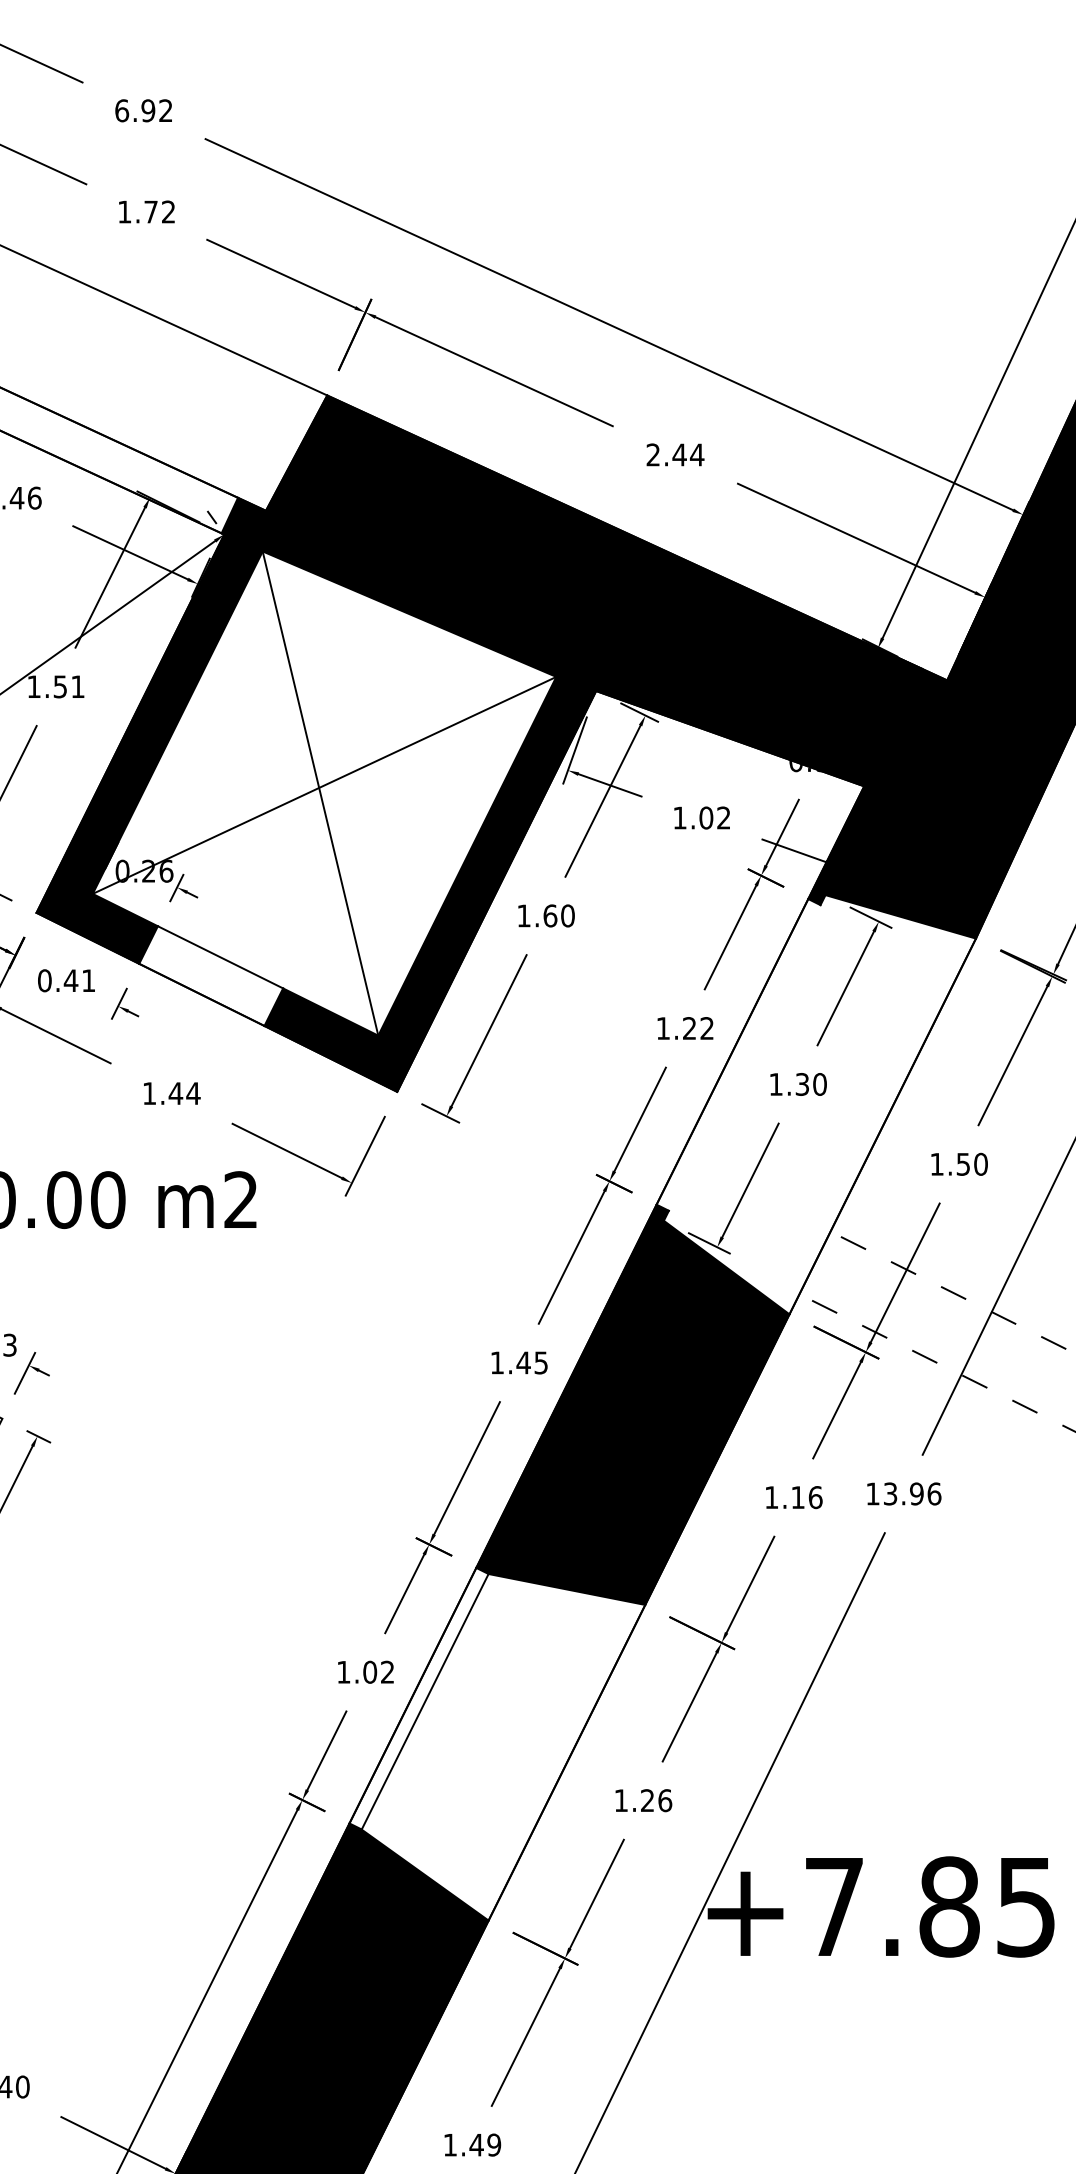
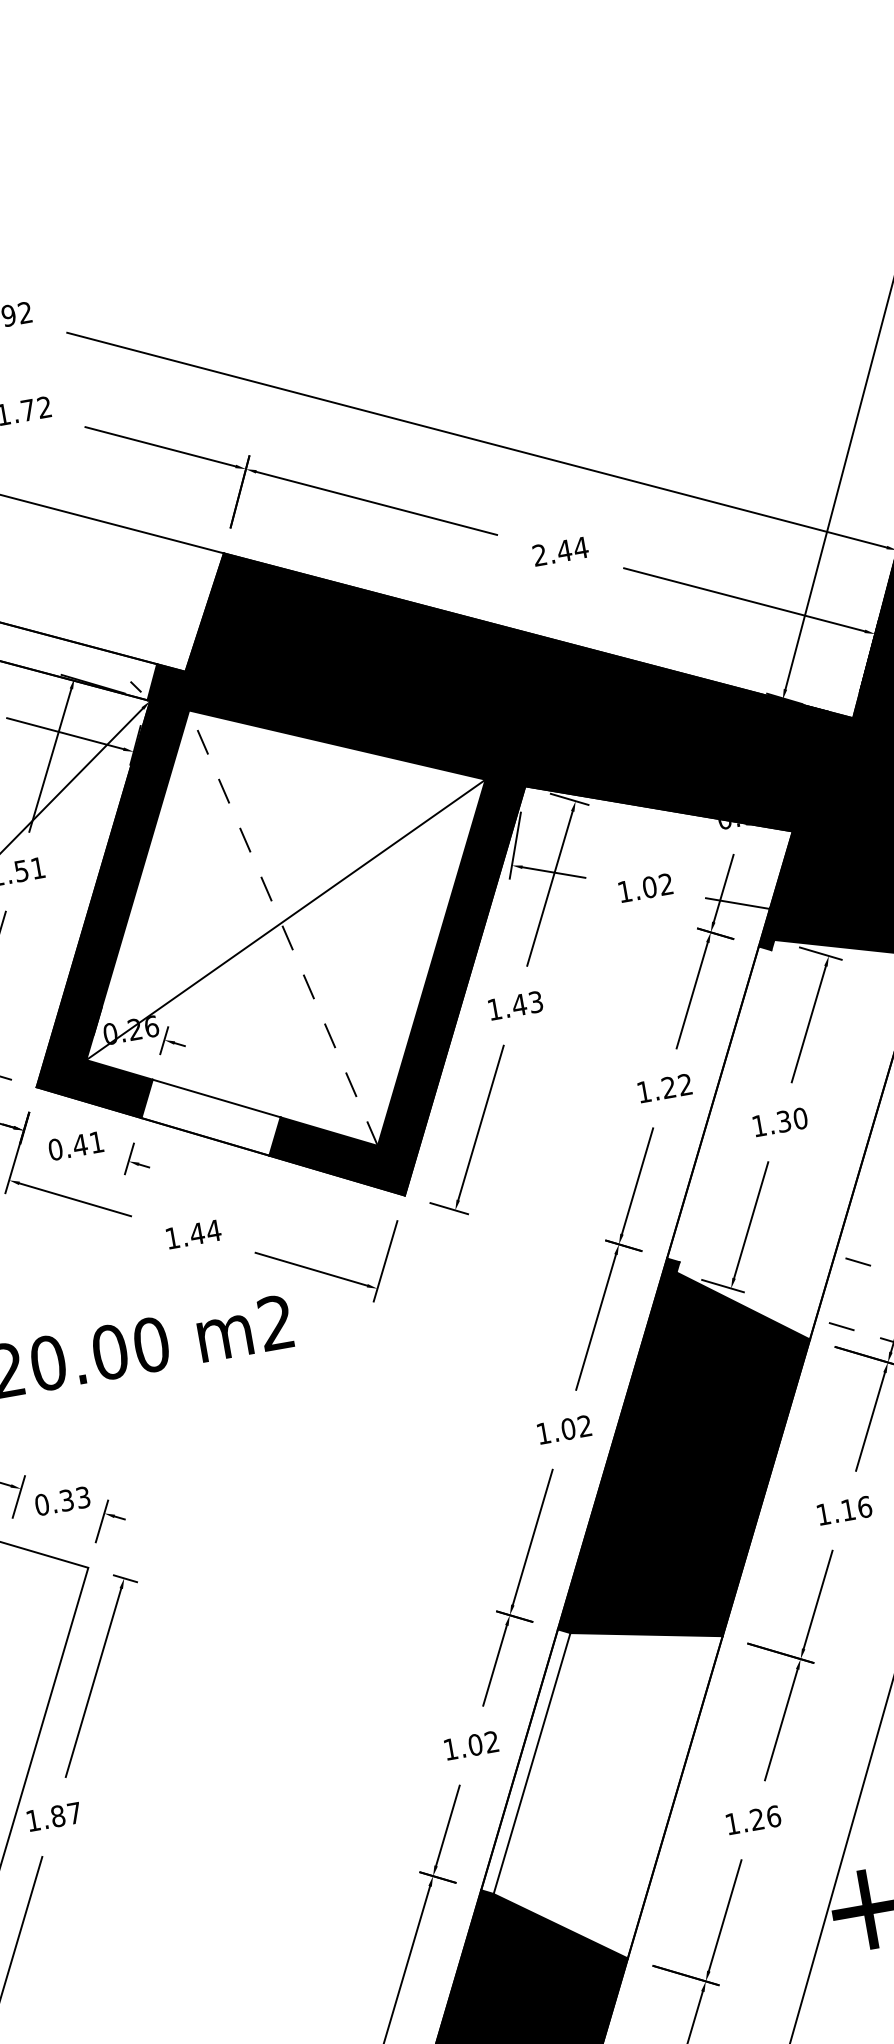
line: (320, 793) -> (283, 928), solid -> dashed
text: (558, 915) -> (527, 1003), 1.60 -> 1.43
text: (531, 1362) -> (575, 1427), 1.45 -> 1.02

